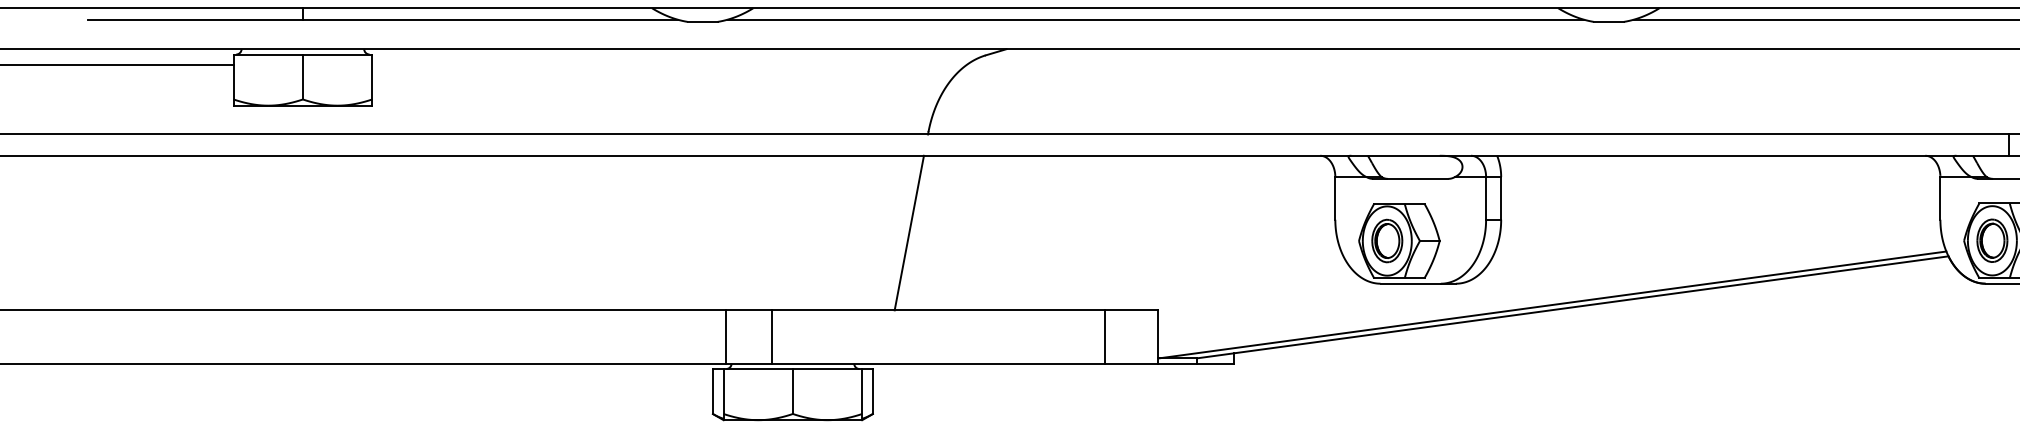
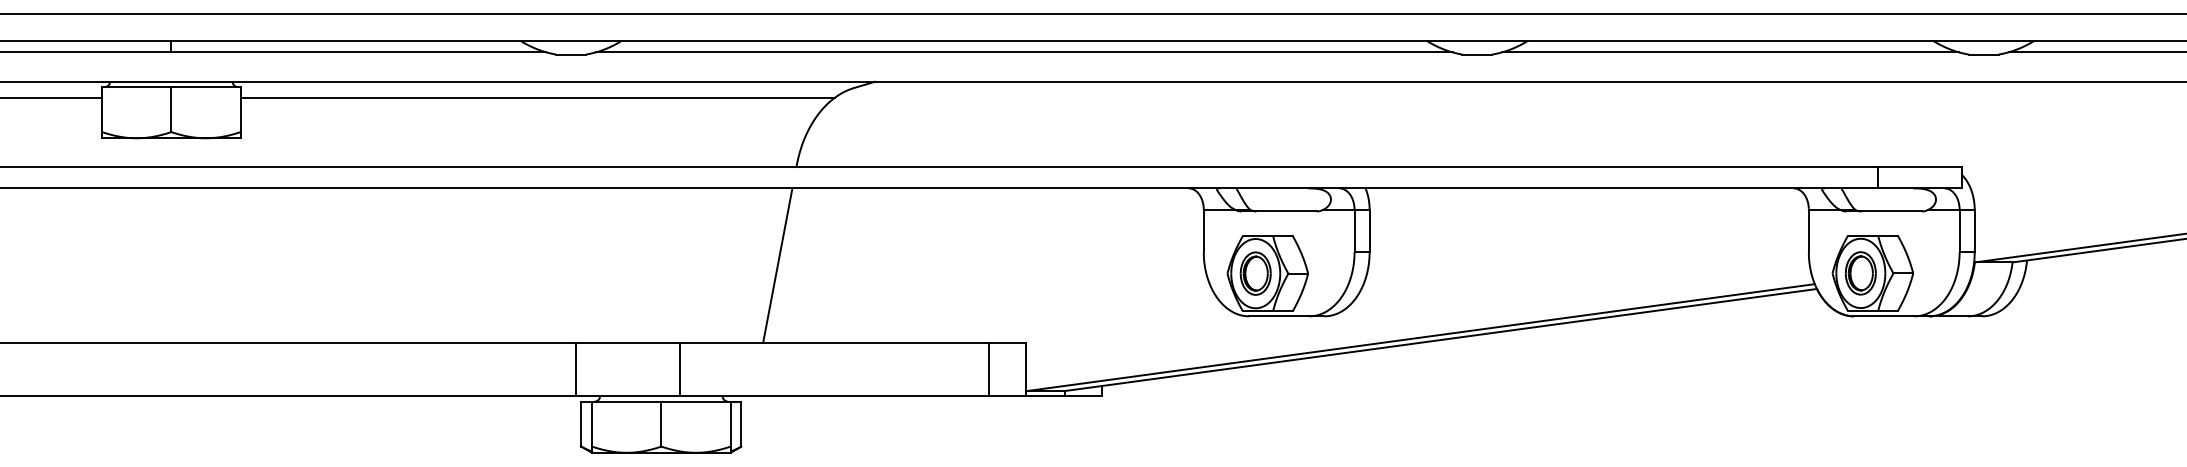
line: (669, 64) -> (537, 97), added
line: (725, 336) -> (575, 369), moved
line: (772, 336) -> (679, 369), moved
line: (1105, 336) -> (989, 369), moved

